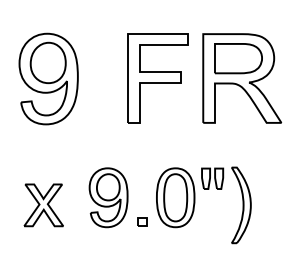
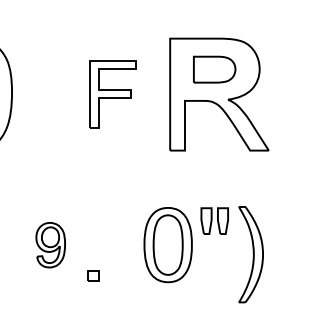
part: (238, 58) -> (214, 69), size x0.7
part: (157, 78) -> (112, 94), size x0.6
part: (108, 197) -> (50, 244), size x0.6
part: (195, 204) -> (193, 253), moved

